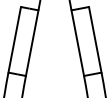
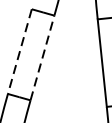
line: (14, 40) -> (19, 52), solid -> dashed
line: (32, 42) -> (42, 57), solid -> dashed

